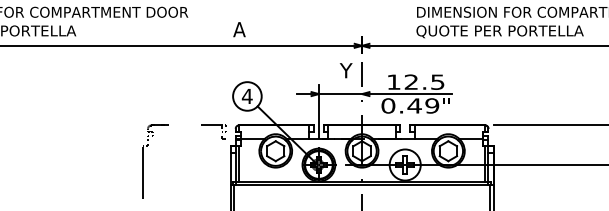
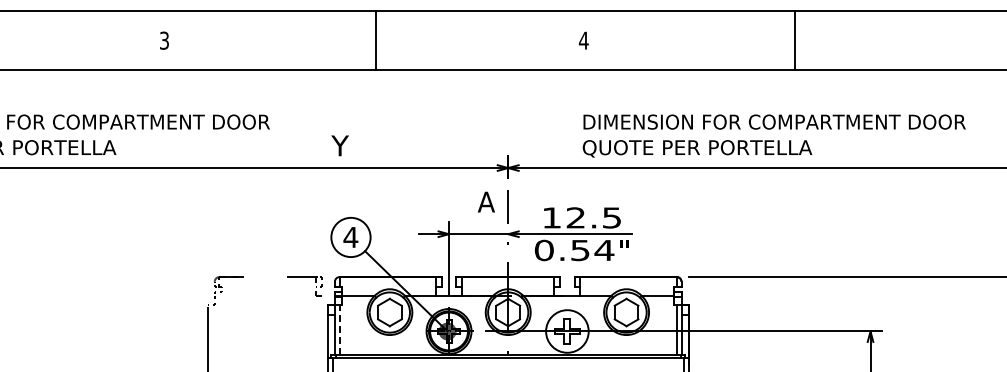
text: (239, 29) -> (339, 145), A -> Y
text: (345, 70) -> (485, 201), Y -> A
text: (423, 105) -> (592, 250), 0.49 -> 0.54
line: (239, 164) -> (339, 330), solid -> dashed

